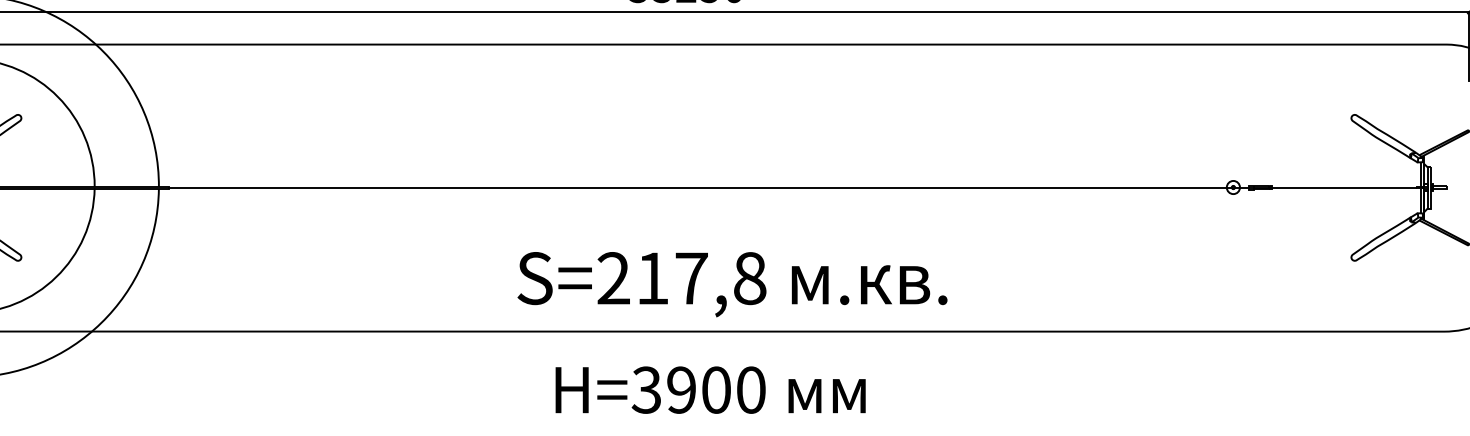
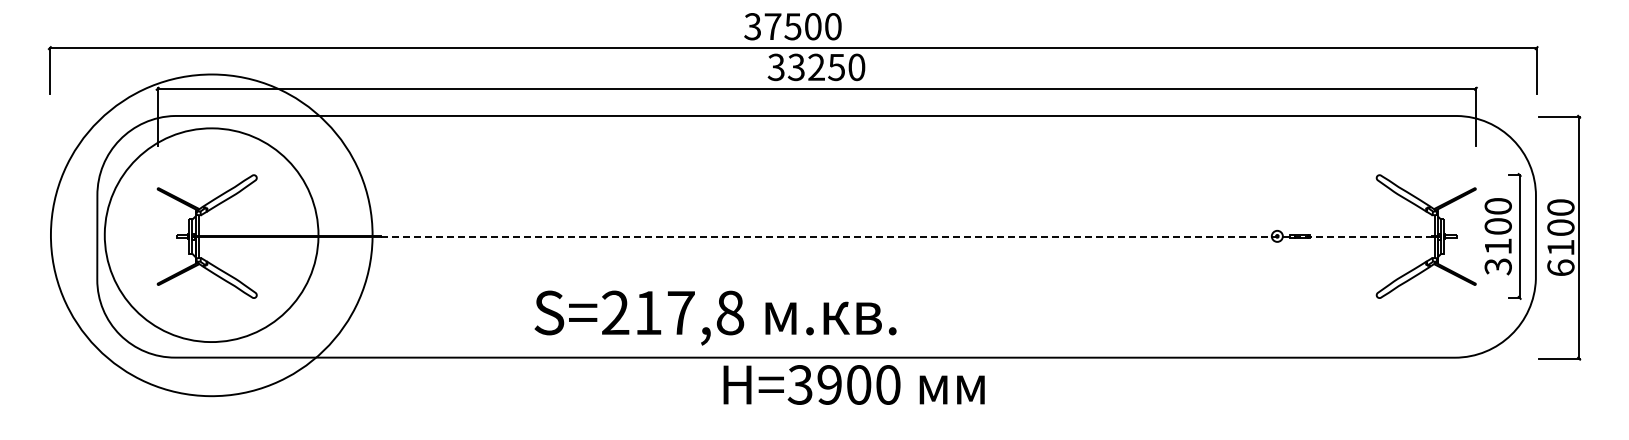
line: (792, 187) -> (906, 236), solid -> dashed
text: (732, 283) -> (715, 317), moved
text: (709, 389) -> (853, 384), moved

